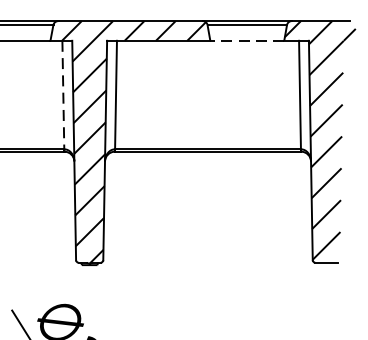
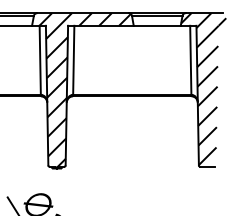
line: (247, 40) -> (157, 25), dashed -> solid
line: (63, 95) -> (40, 60), dashed -> solid

